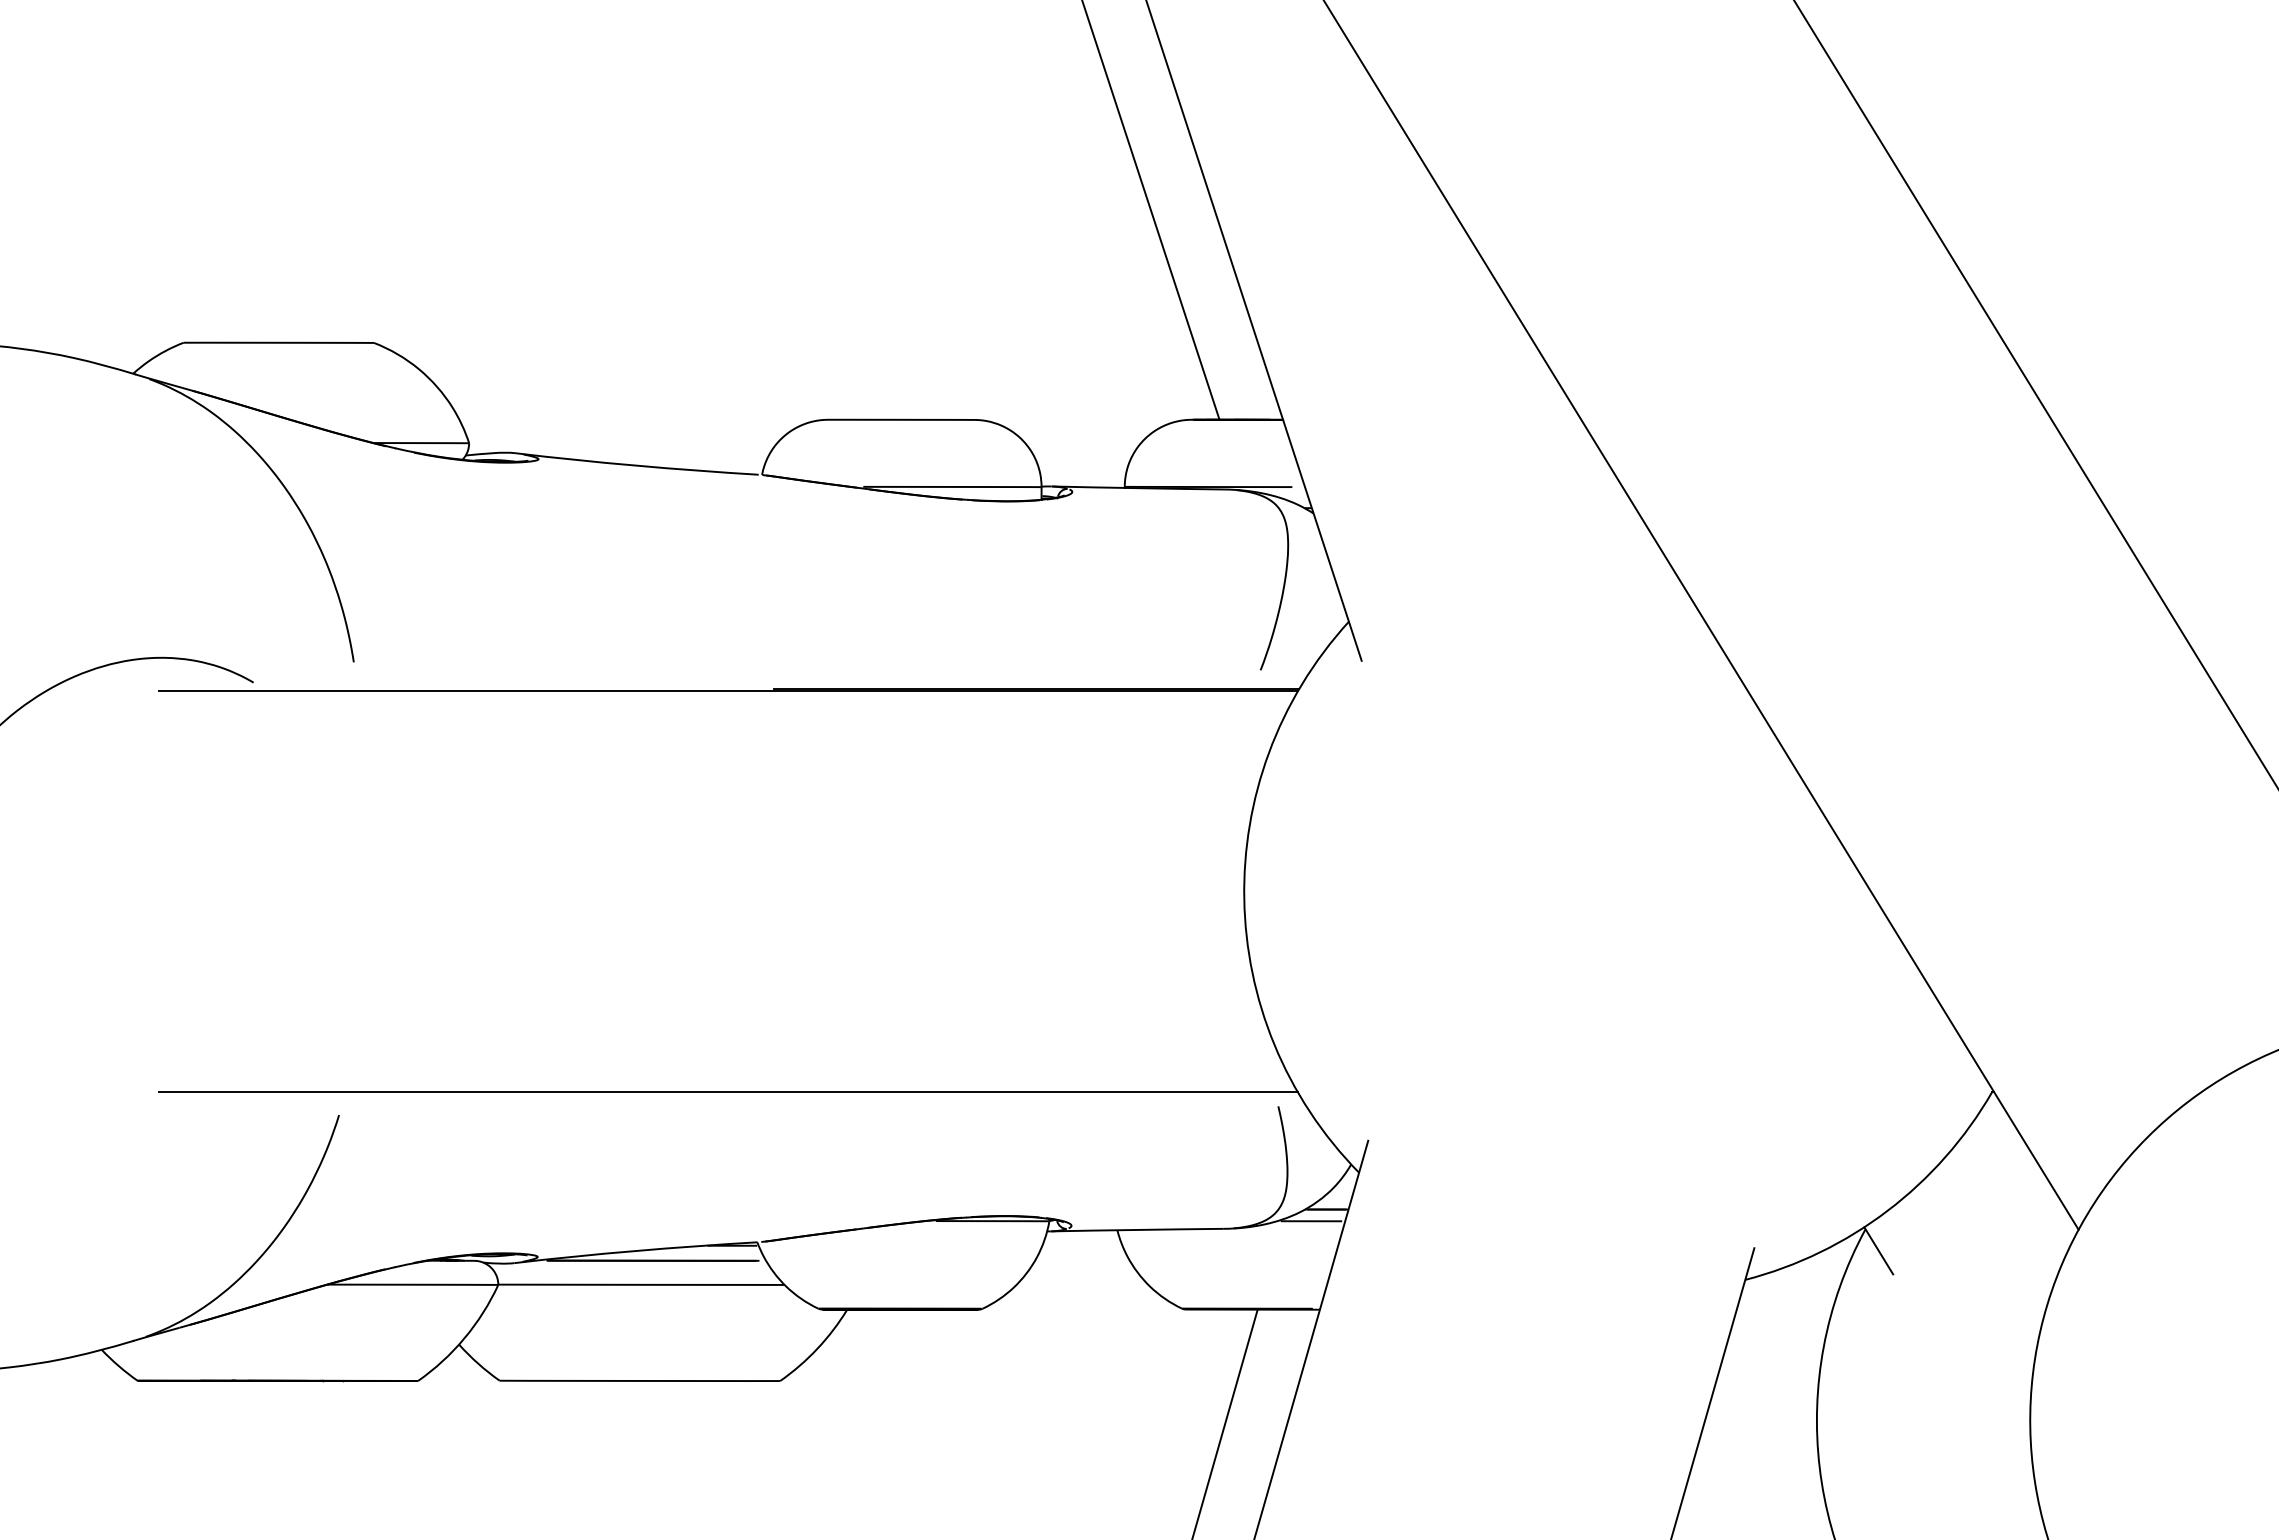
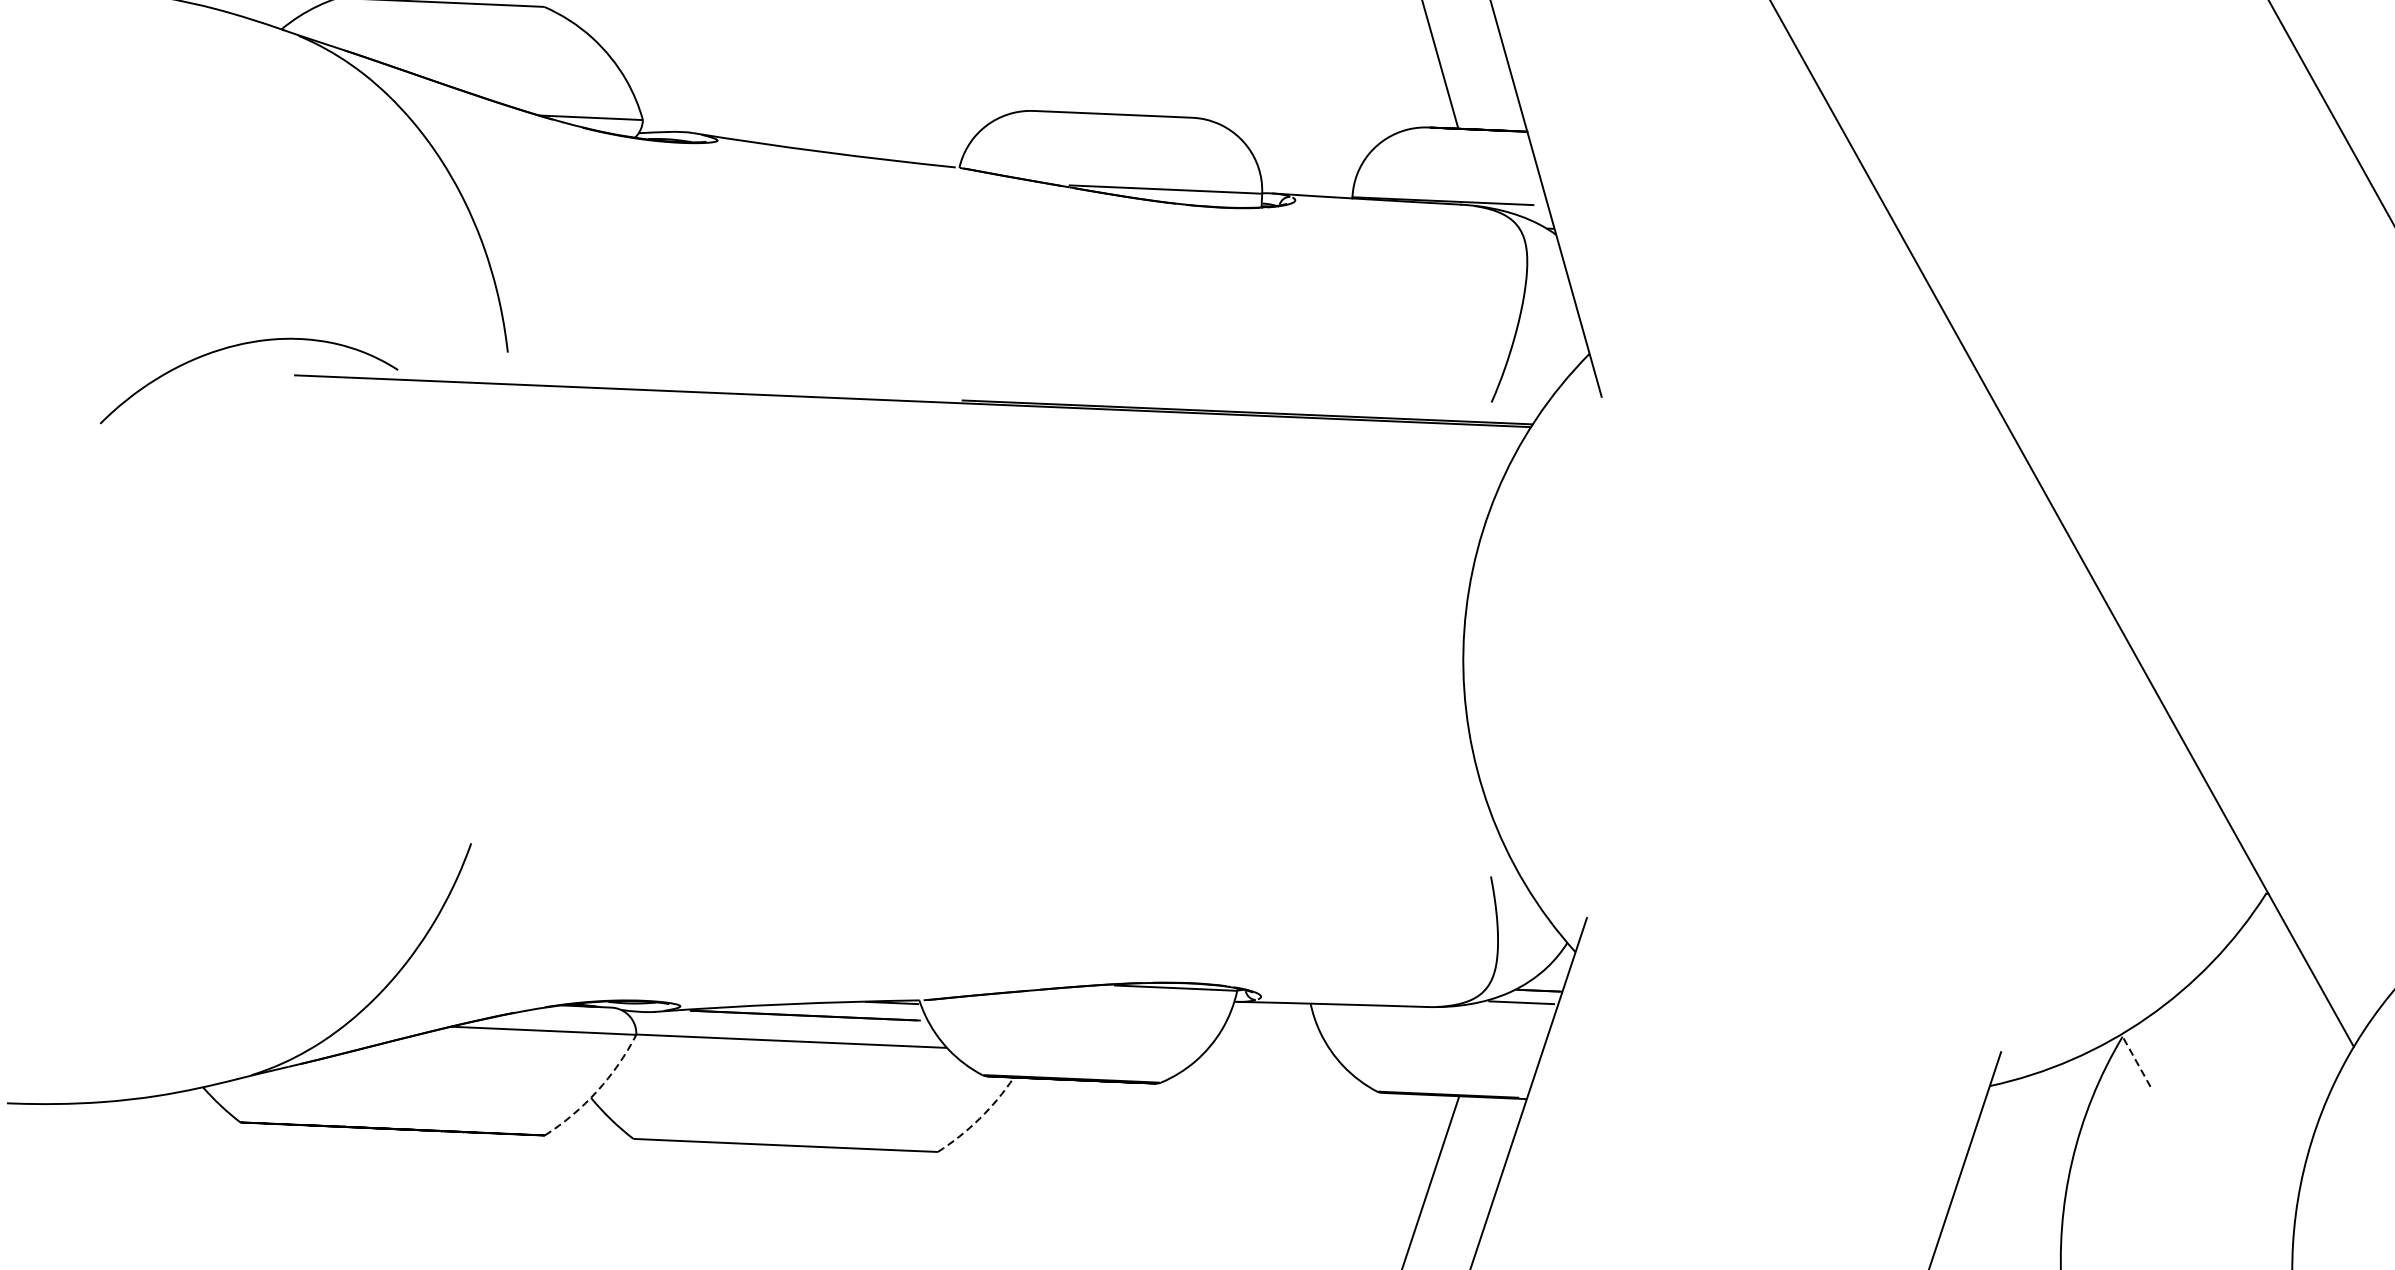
line: (727, 1092) -> (893, 836), removed
line: (1878, 1250) -> (2135, 1060), solid -> dashed
arc: (464, 1338) -> (597, 1091), solid -> dashed
arc: (817, 1348) -> (979, 1118), solid -> dashed

